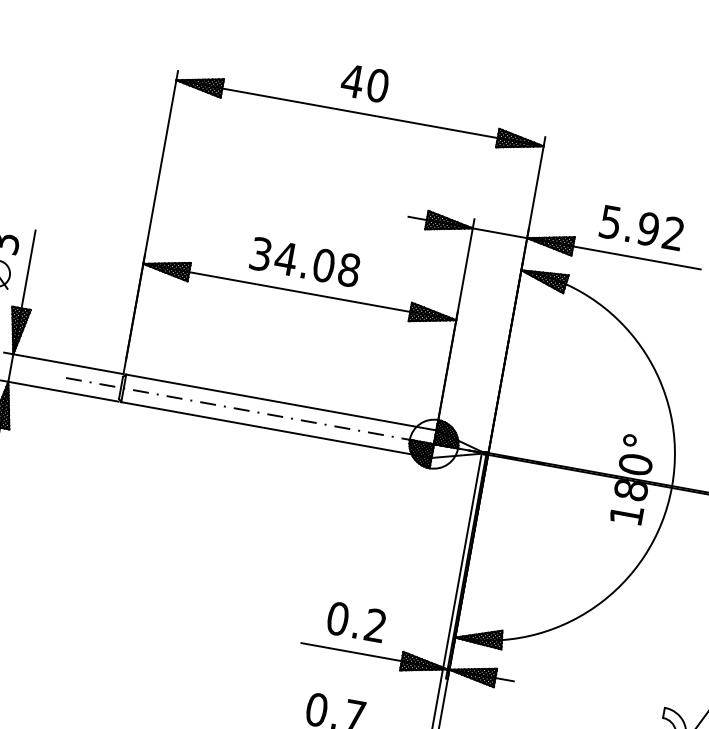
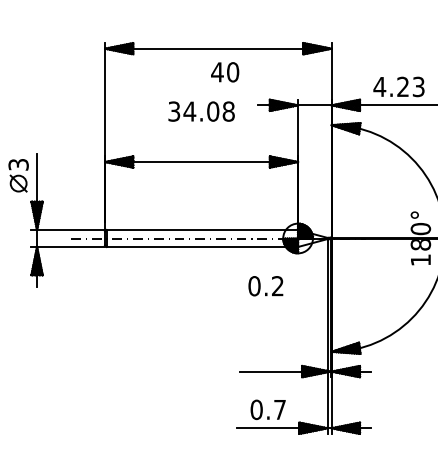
text: (365, 83) -> (225, 72), moved
text: (641, 227) -> (398, 86), 5.92 -> 4.23
text: (305, 262) -> (201, 111), moved
text: (355, 622) -> (265, 286), moved

